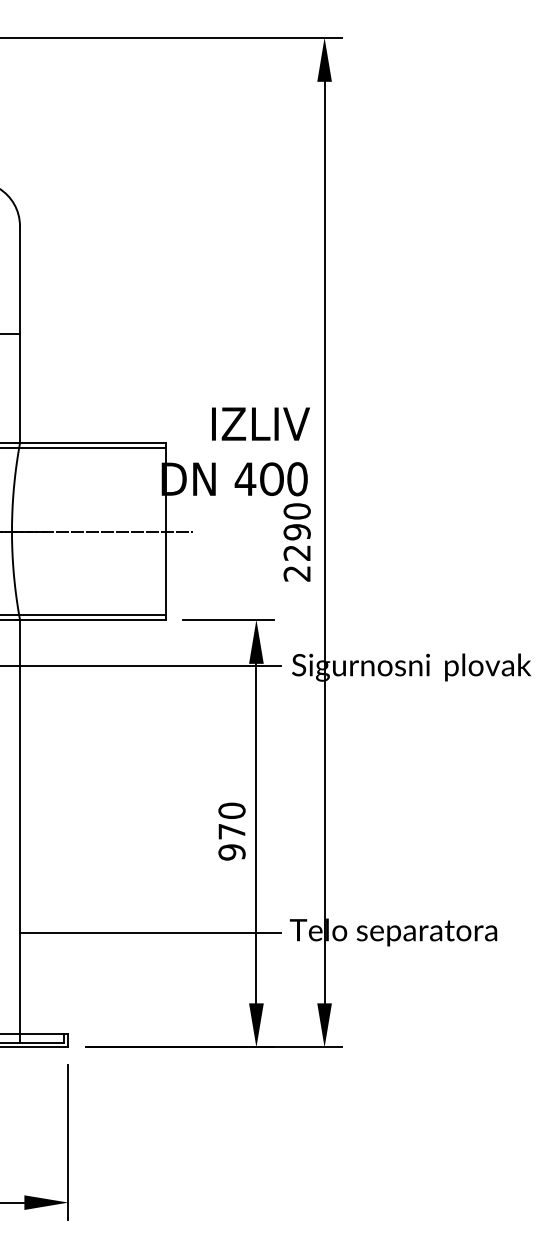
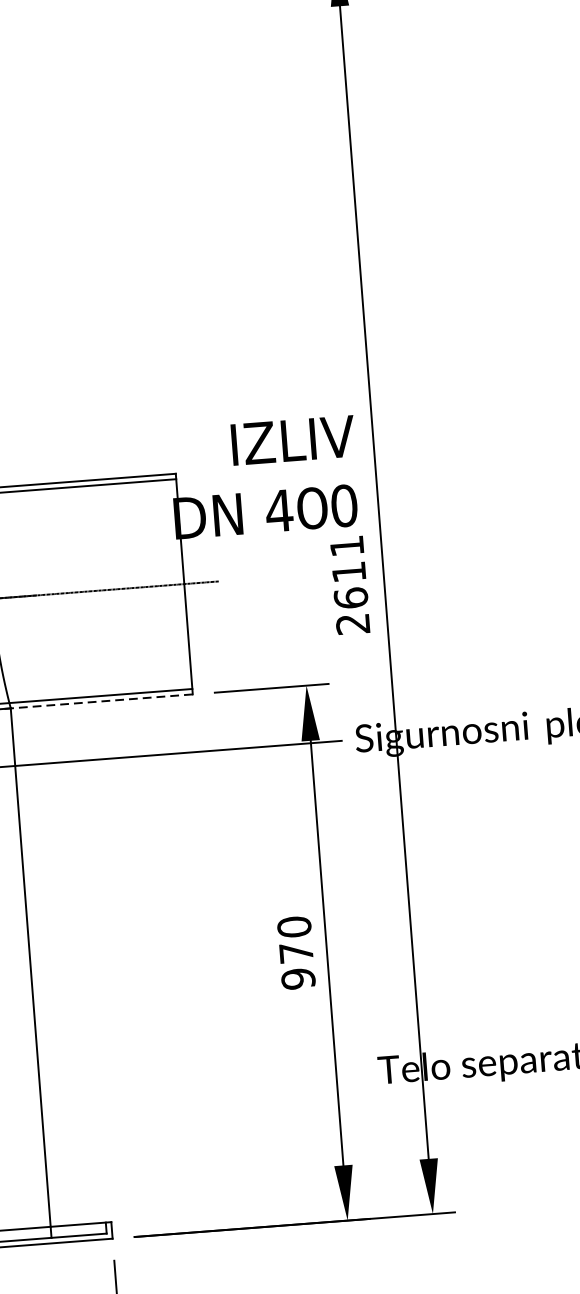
text: (296, 531) -> (348, 571), 2290 -> 2611
line: (92, 619) -> (101, 701), solid -> dashed
line: (150, 933) -> (204, 1088), removed

